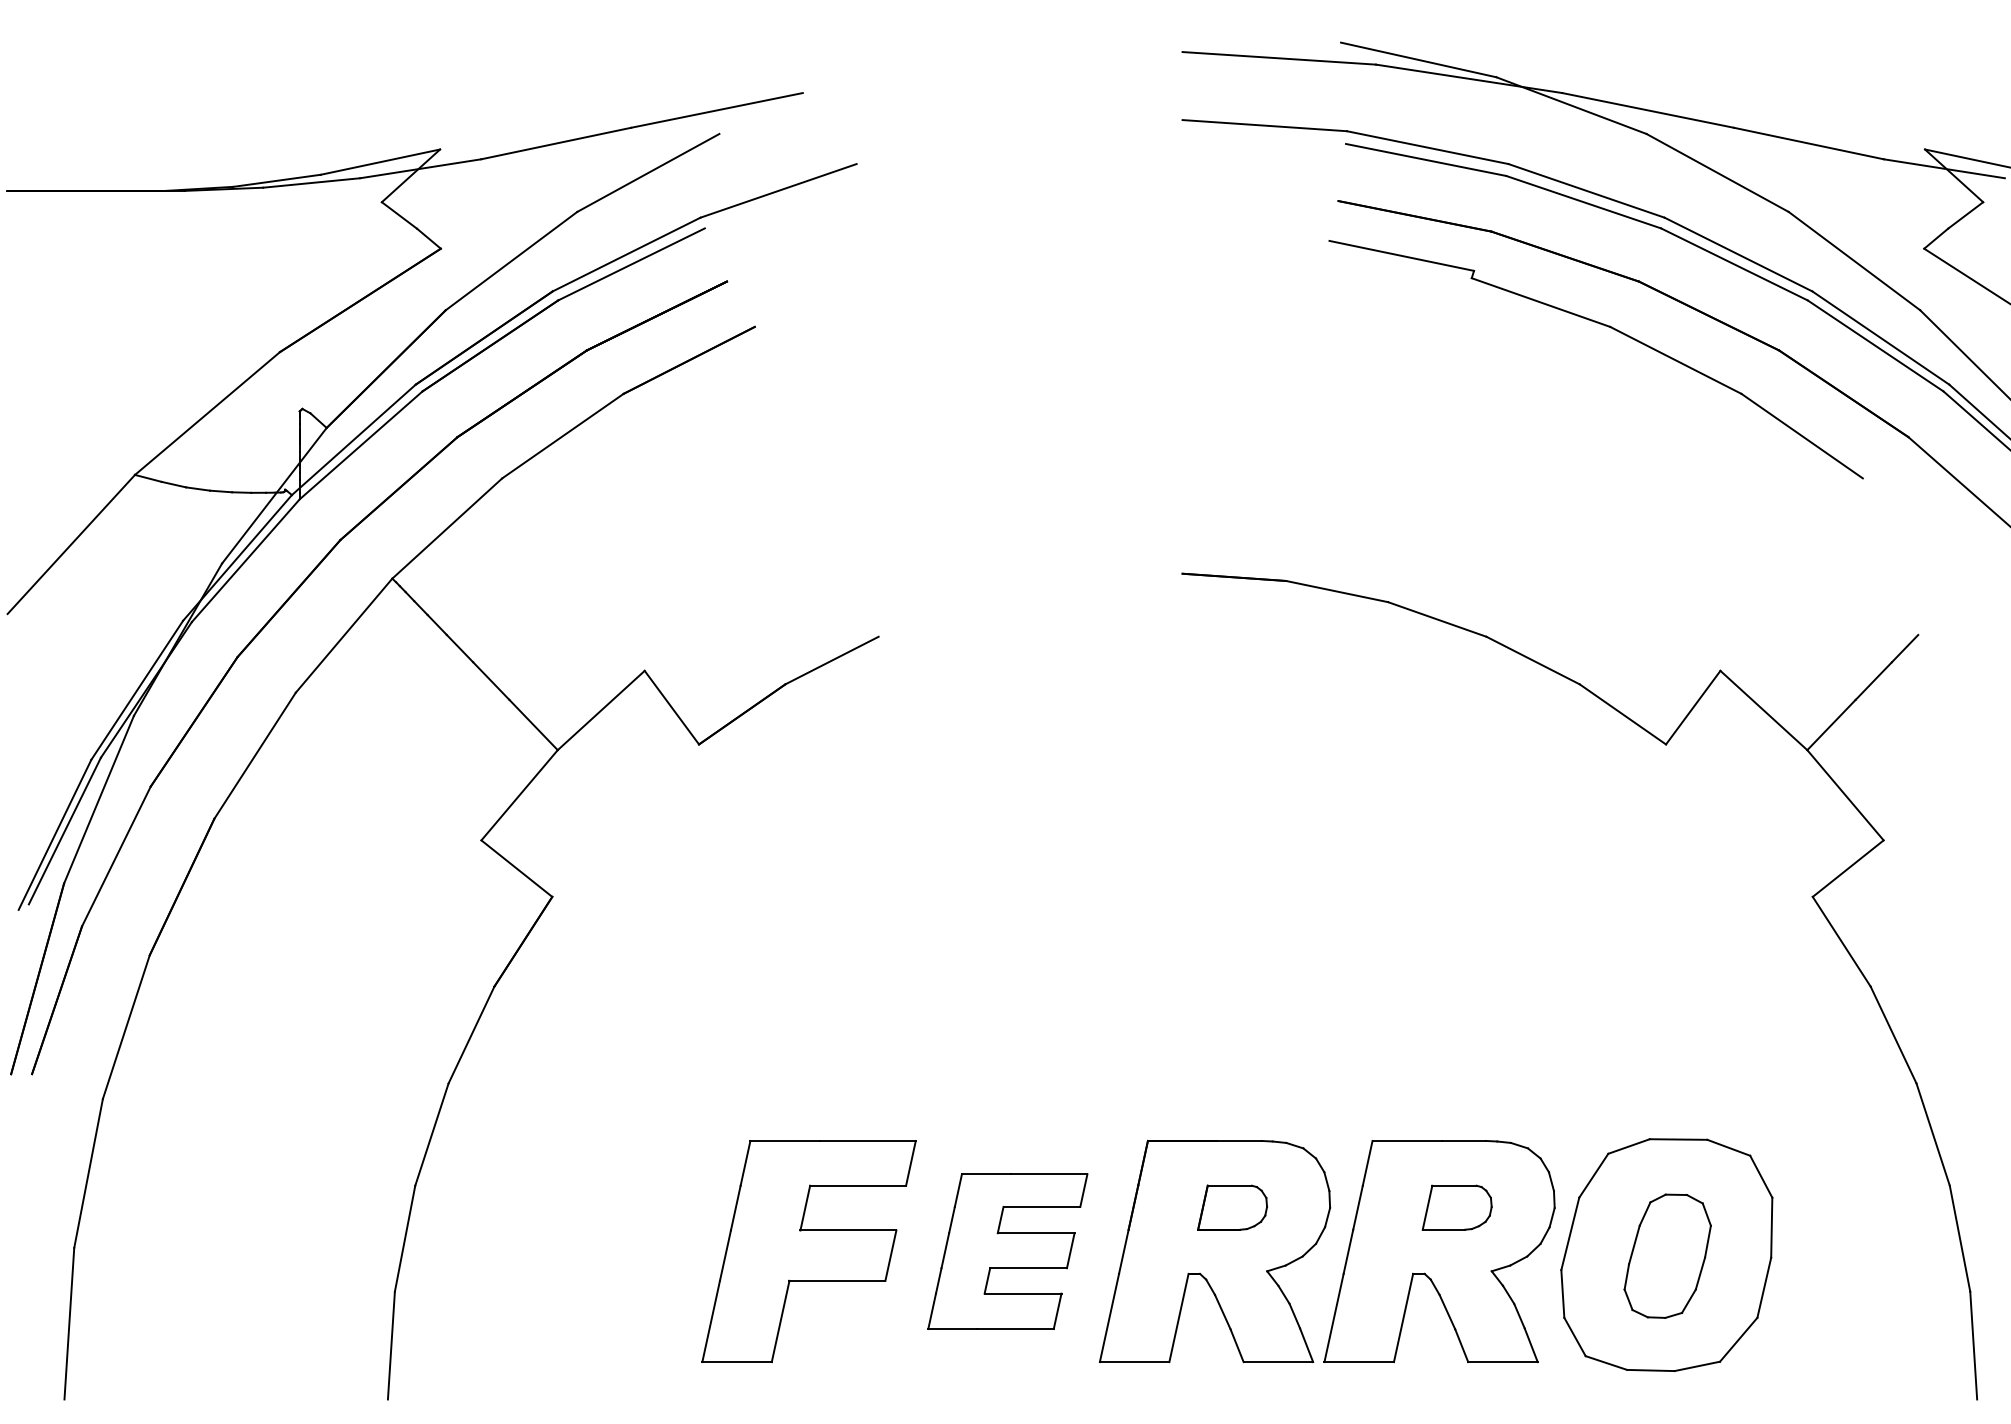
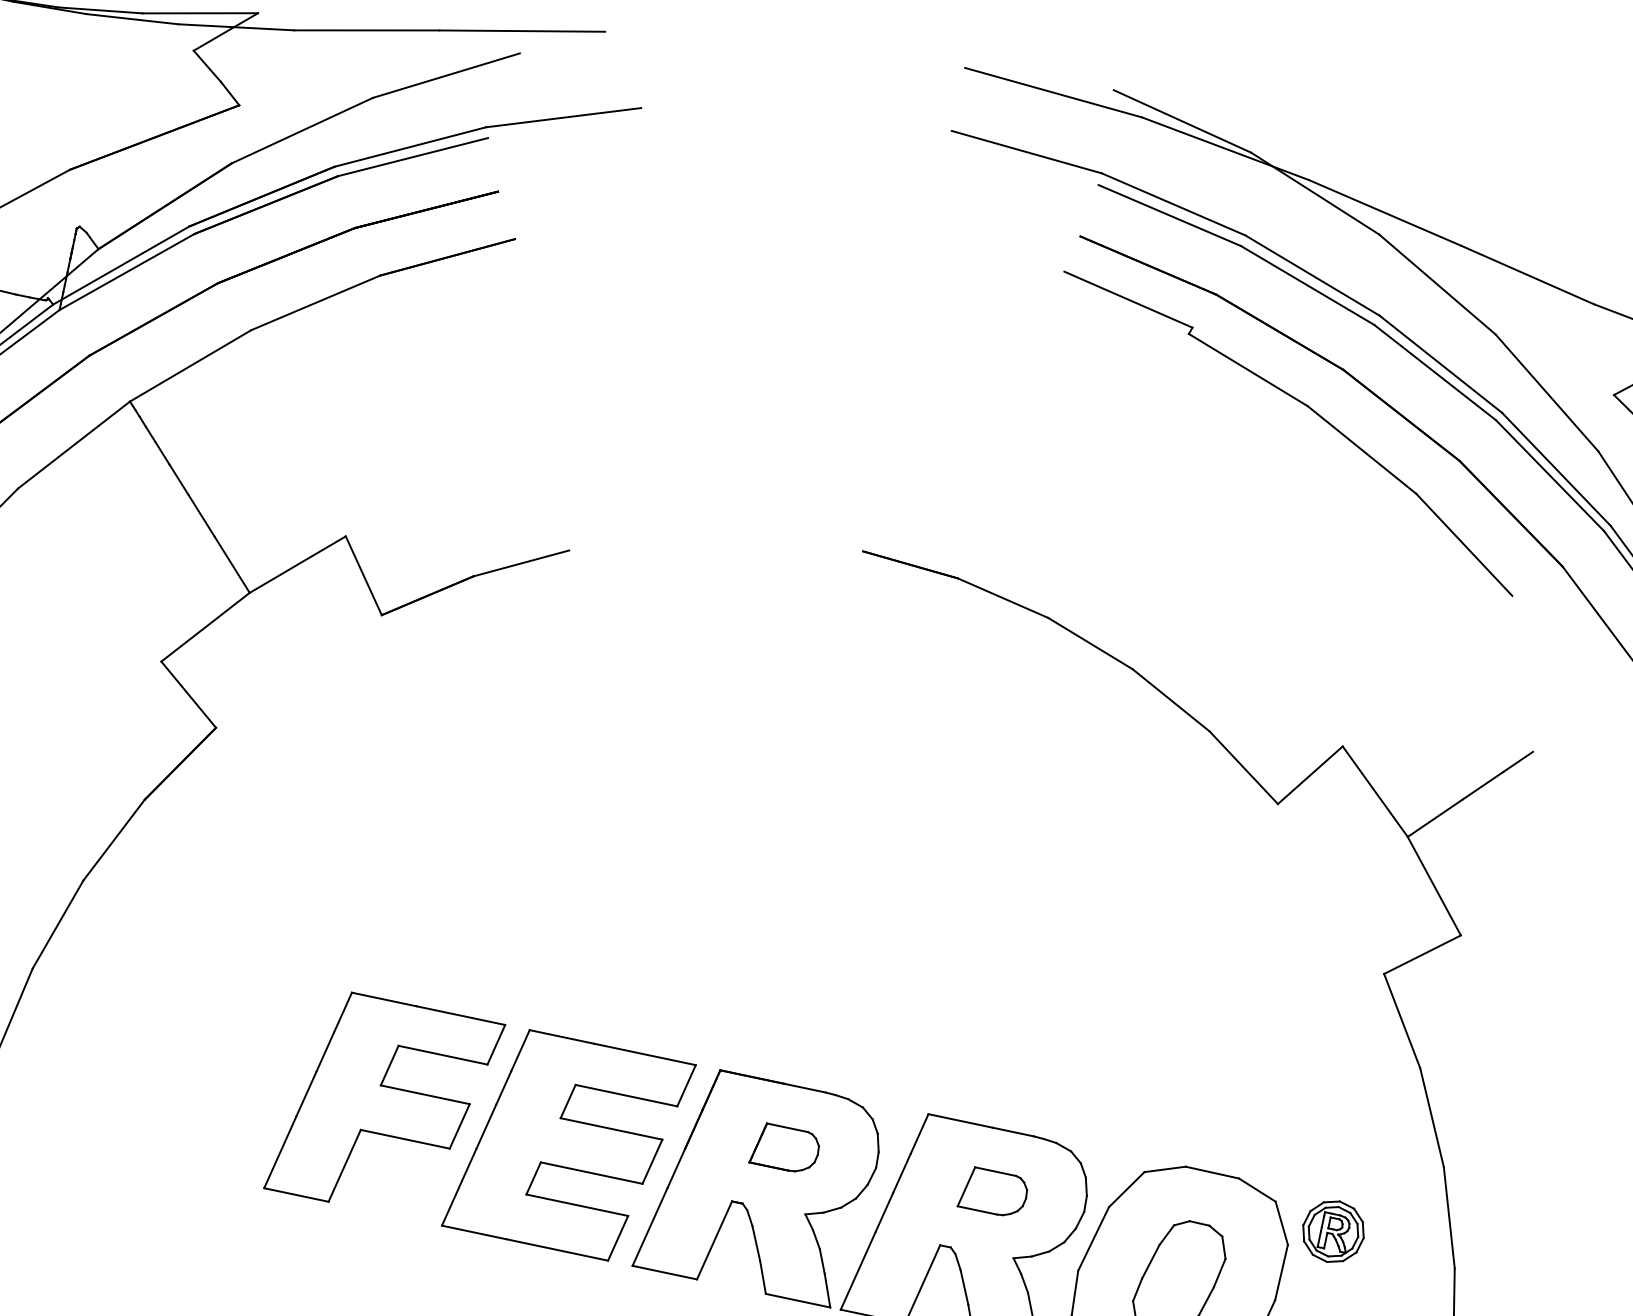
part: (1816, 1173) -> (1333, 1231), added
part: (1007, 1251) -> (568, 1145), size x1.43

